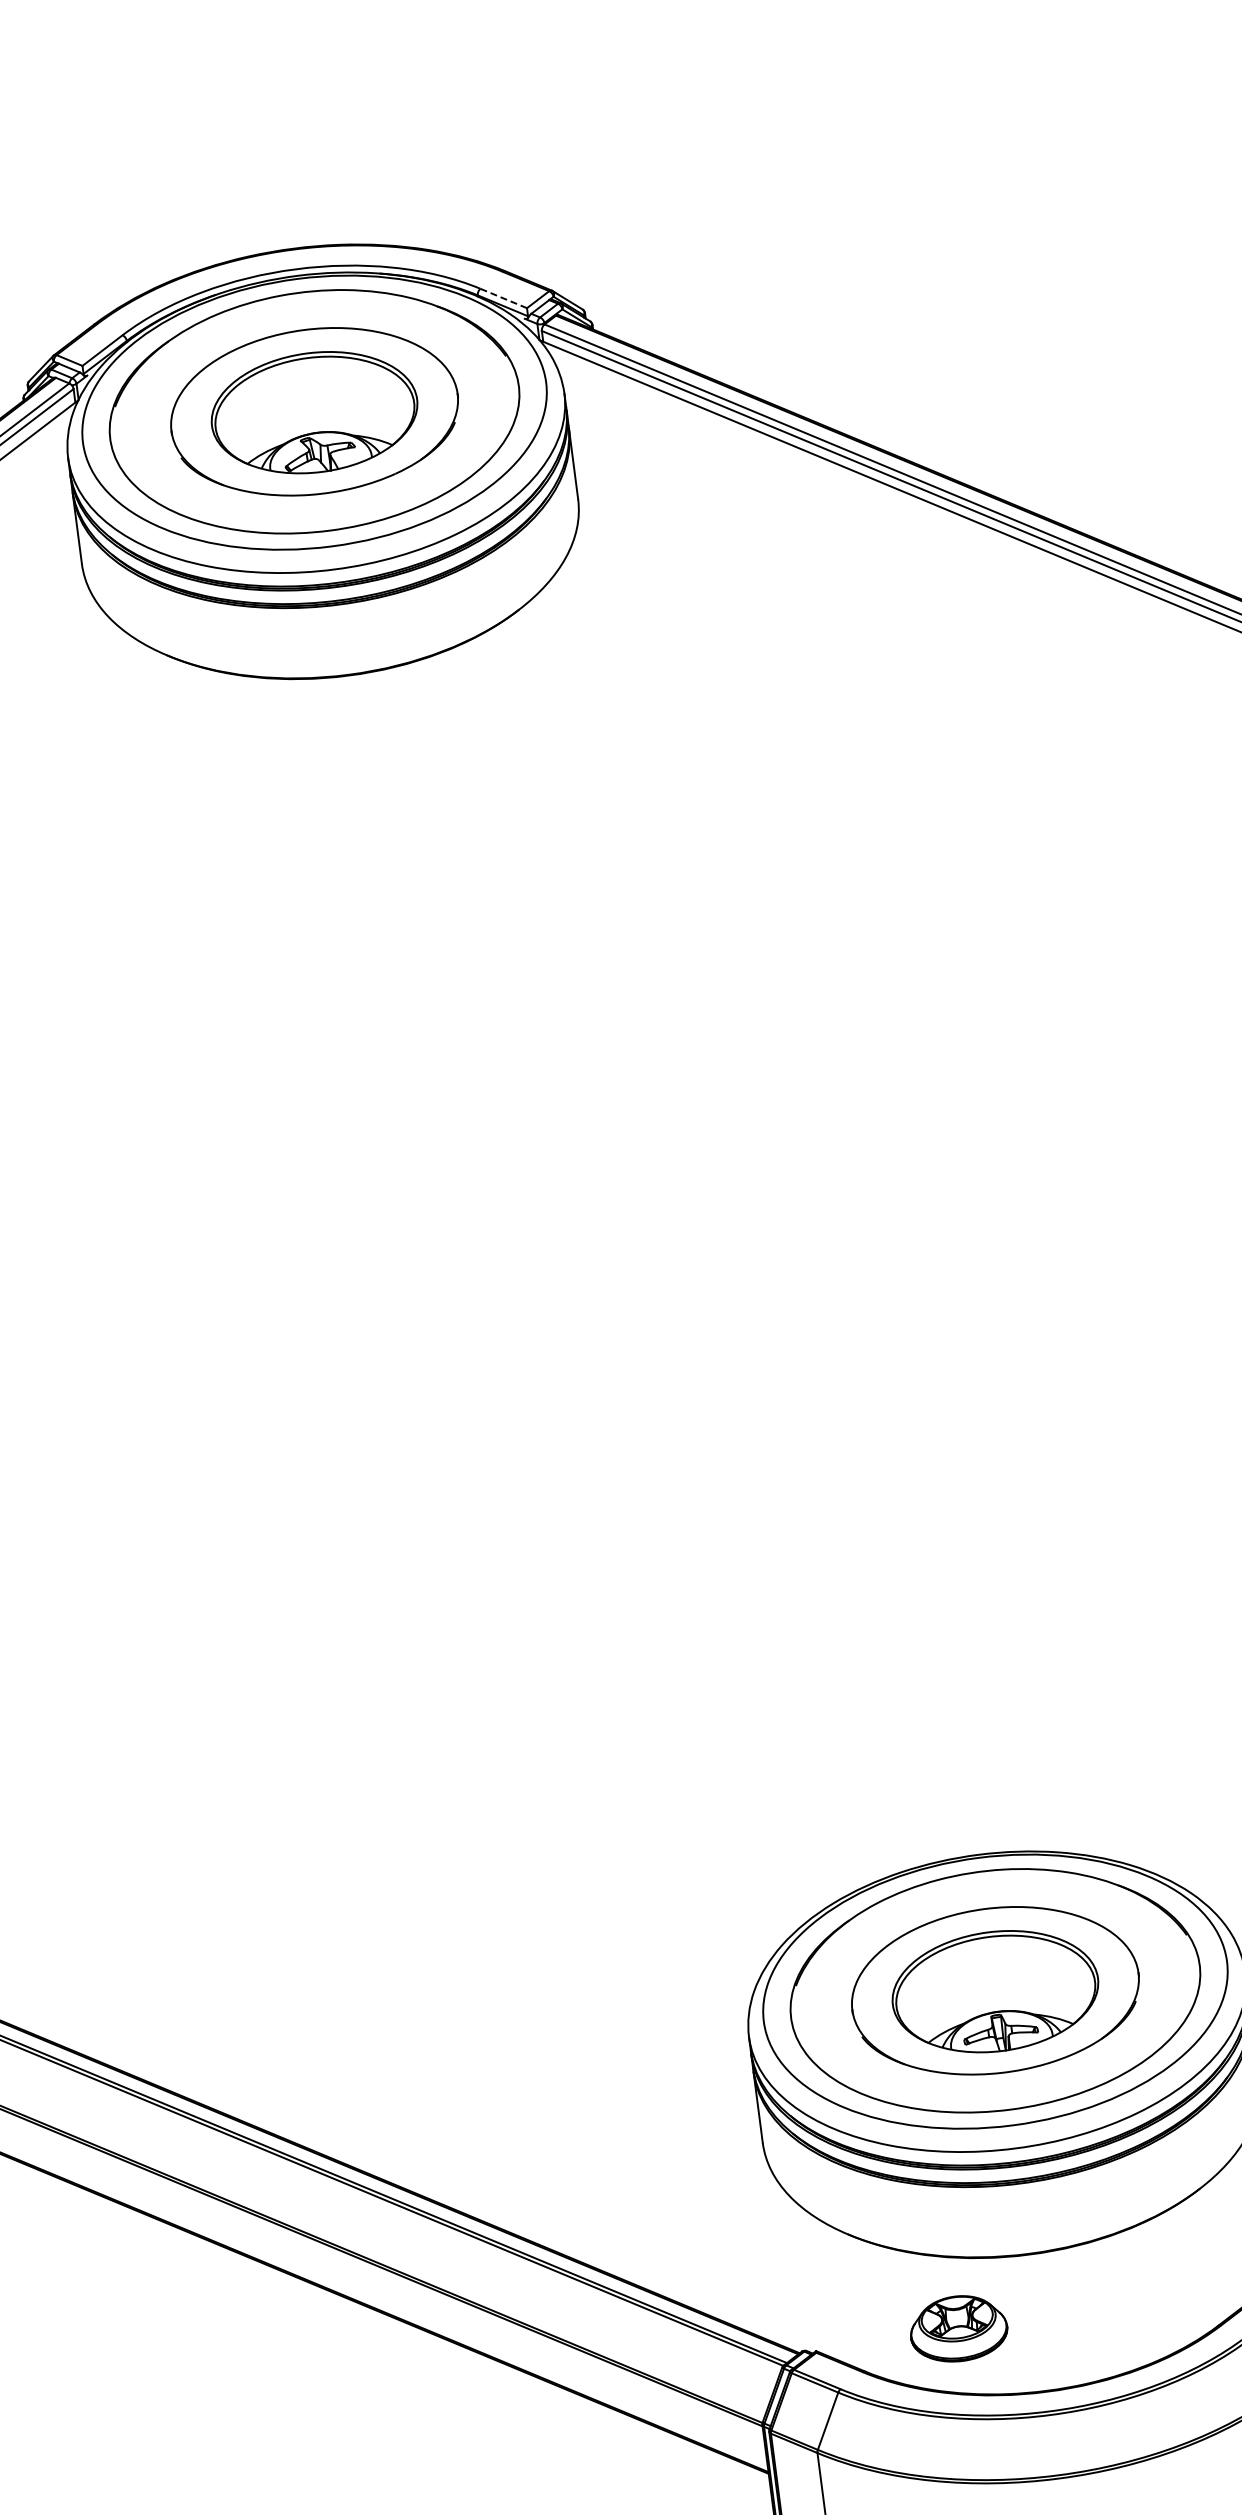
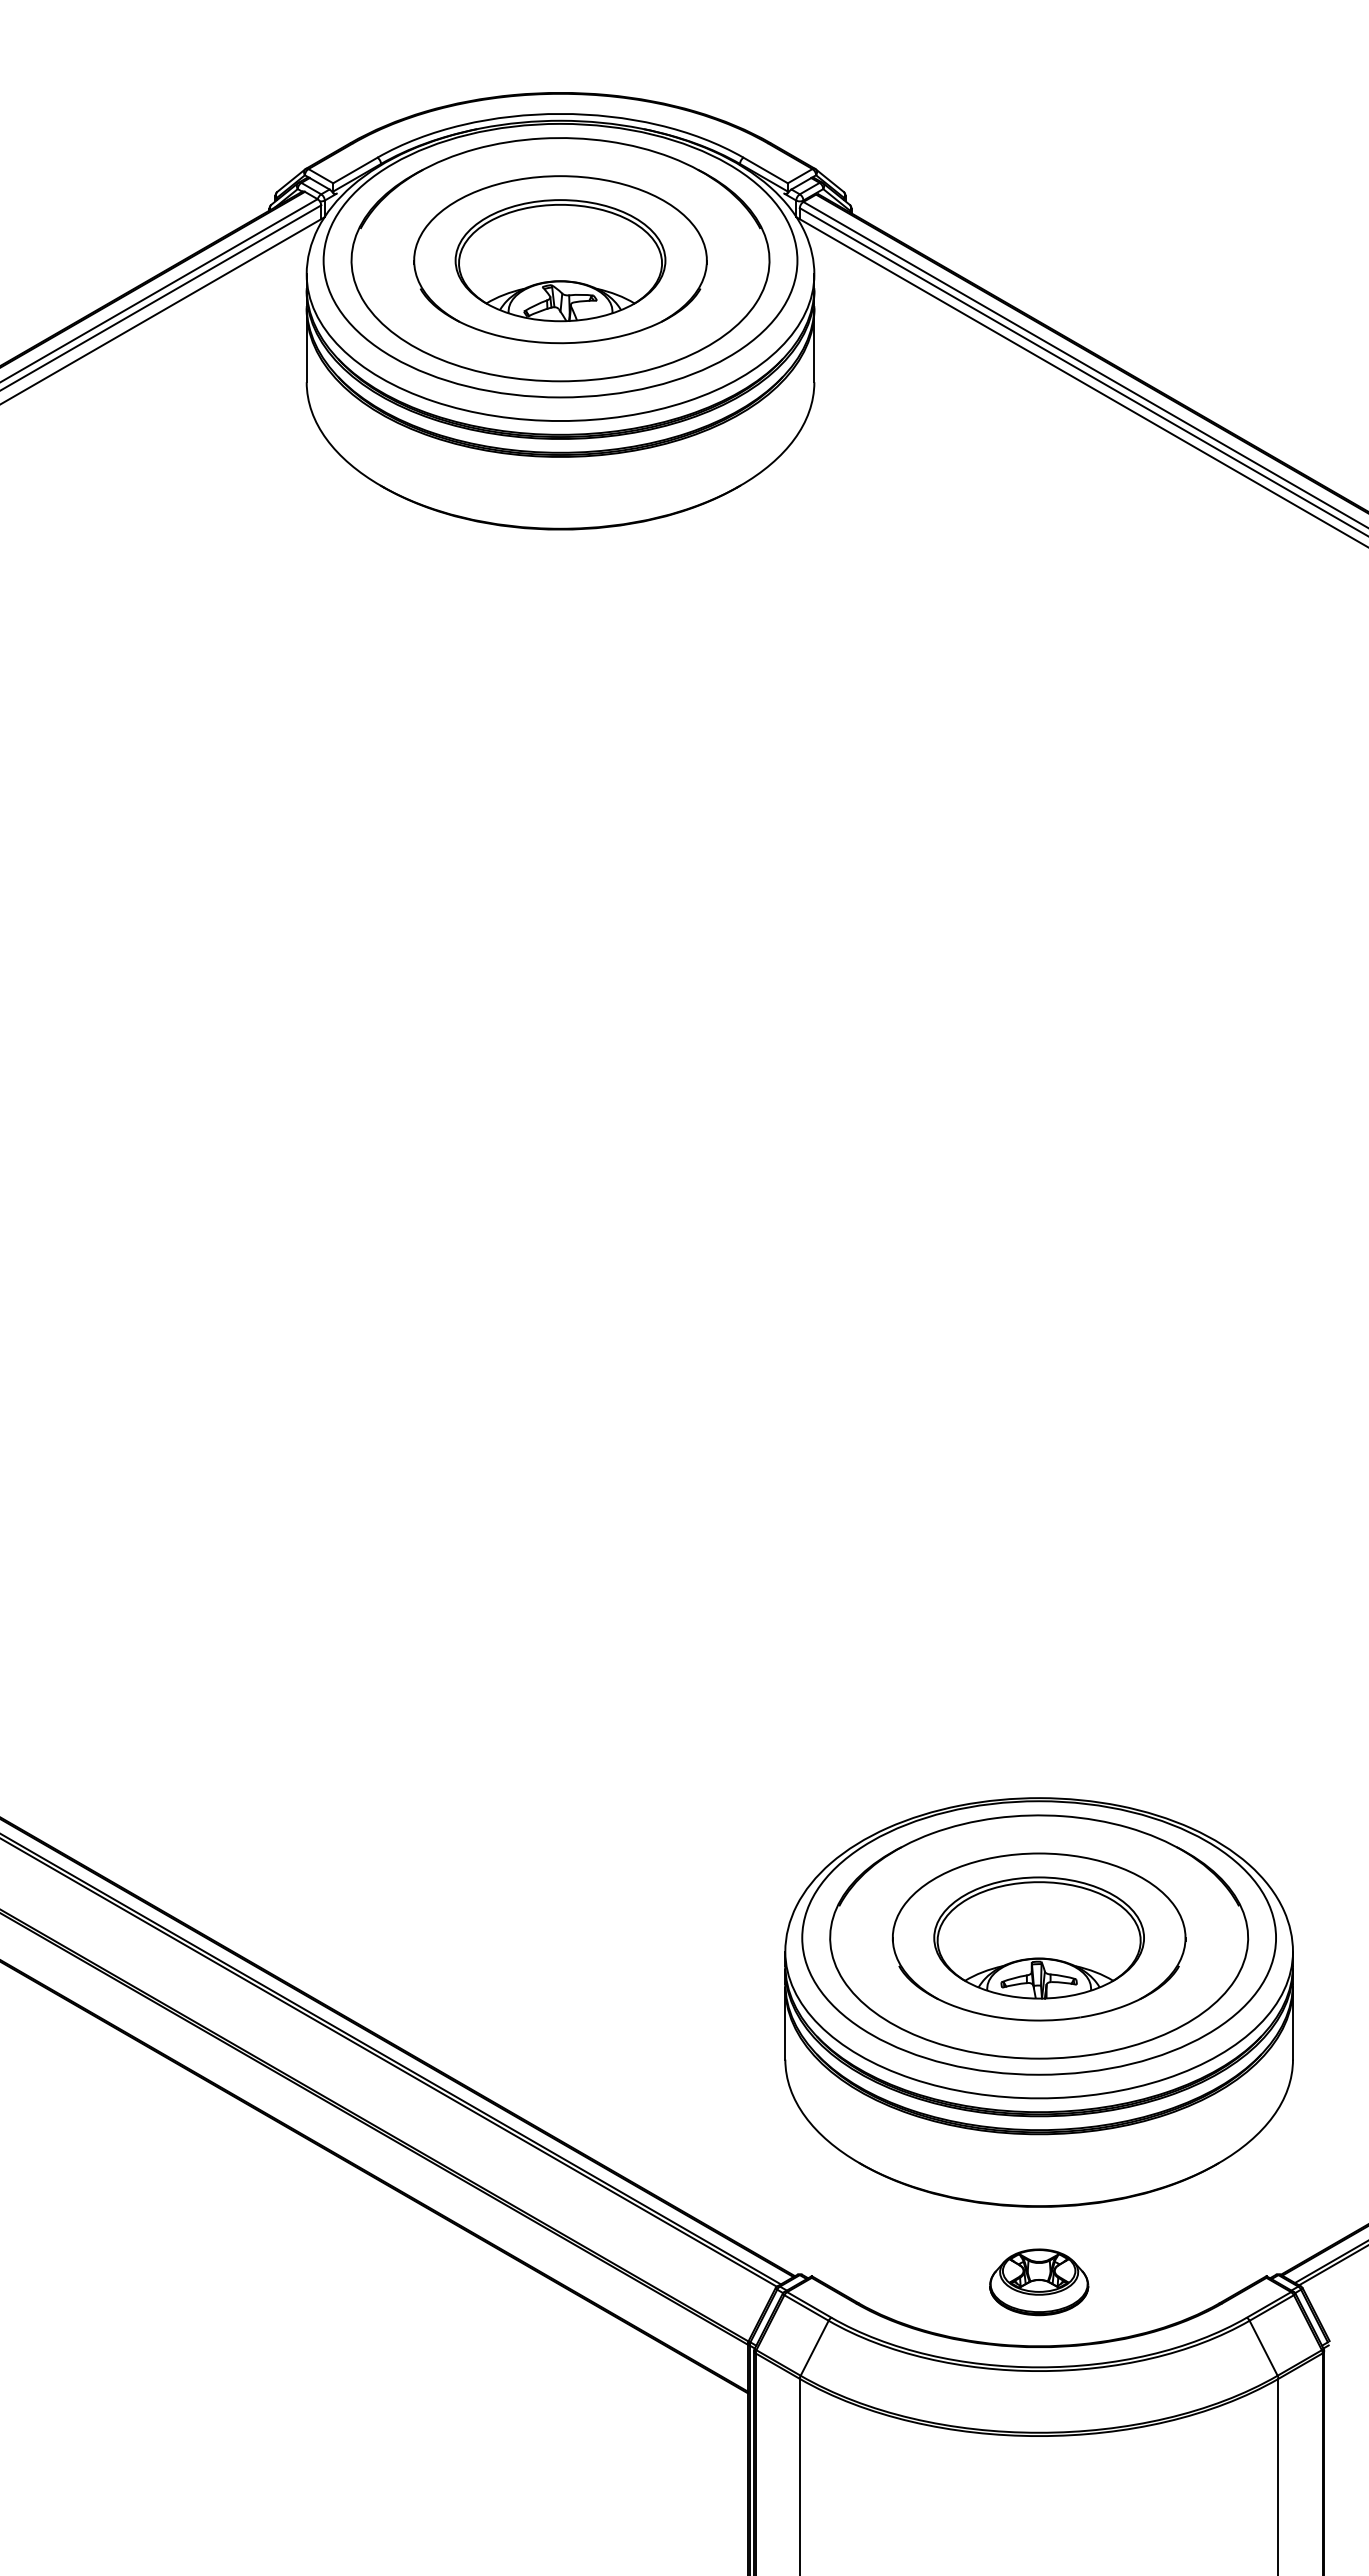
line: (503, 298) -> (765, 170), dashed -> solid
part: (959, 2328) -> (1039, 2282), moved

